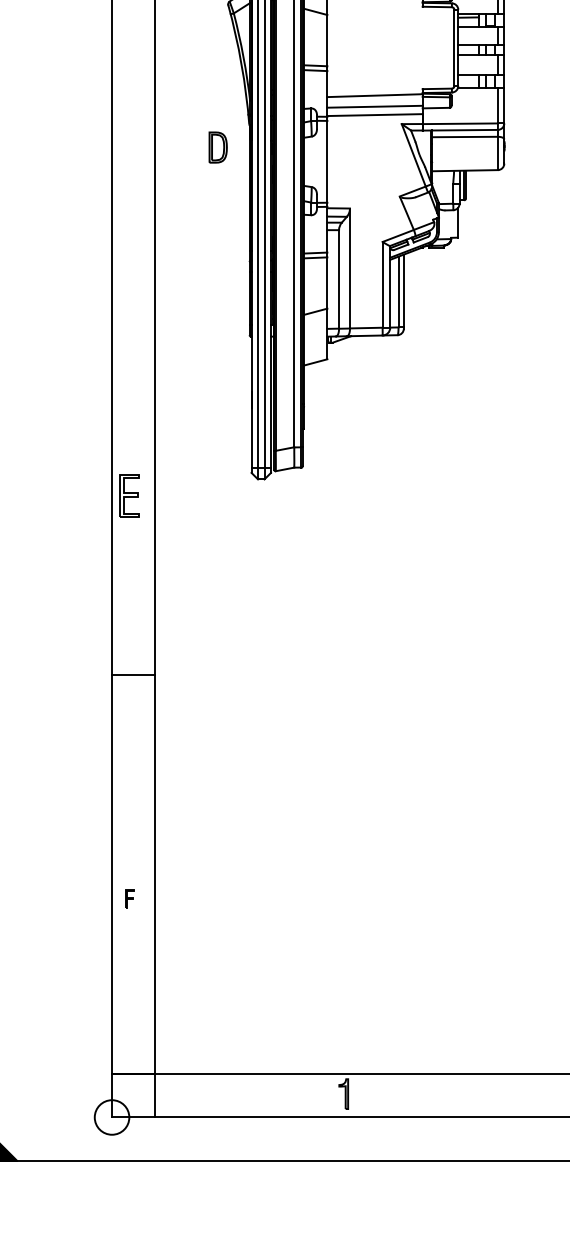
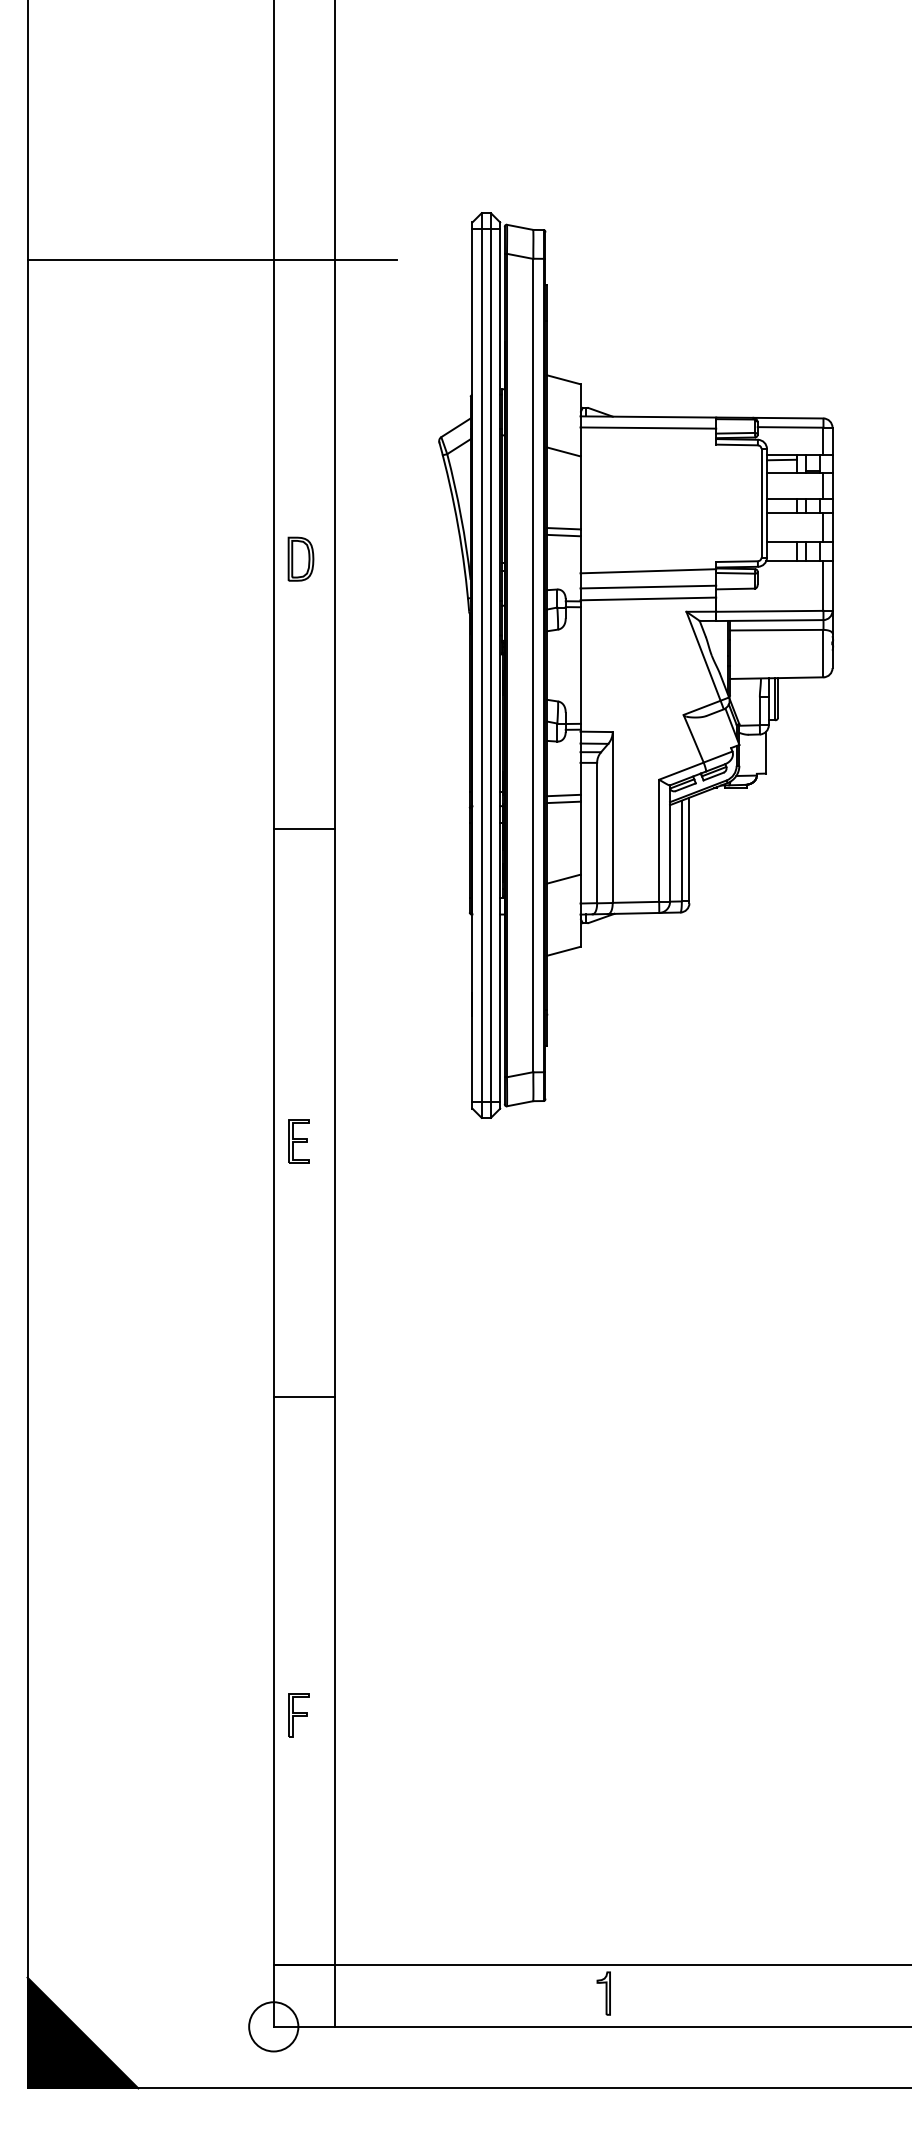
part: (217, 147) -> (300, 558), moved
line: (133, 276) -> (304, 828), added
part: (129, 495) -> (298, 1141), size x0.71
part: (129, 898) -> (298, 1715), size x1.67

